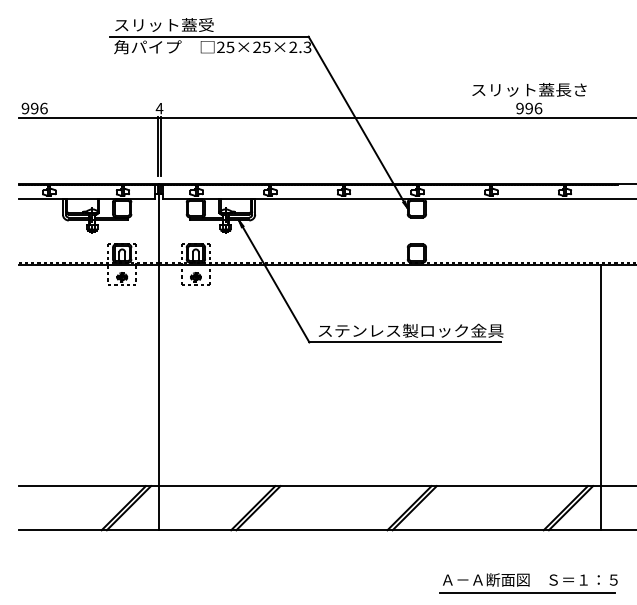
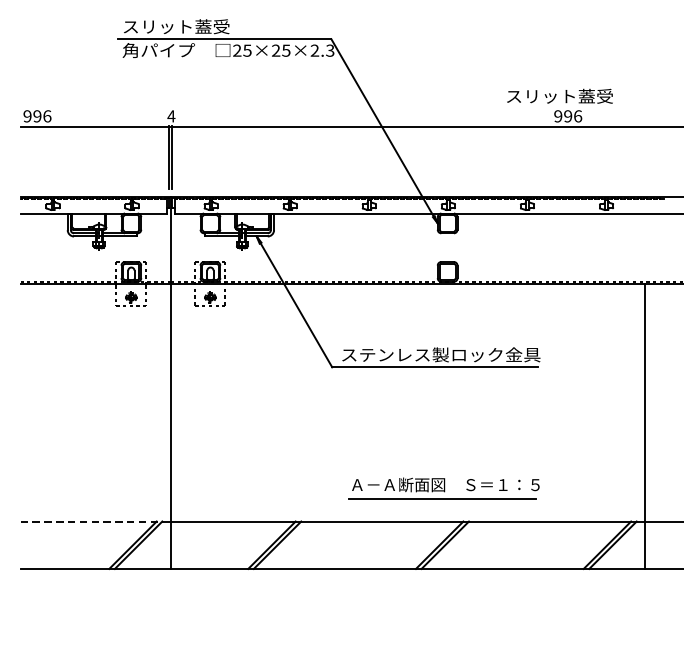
text: (571, 89) -> (613, 95), スリット蓋長さ -> スリット蓋受
line: (89, 486) -> (96, 521), solid -> dashed
part: (528, 583) -> (443, 488), moved

